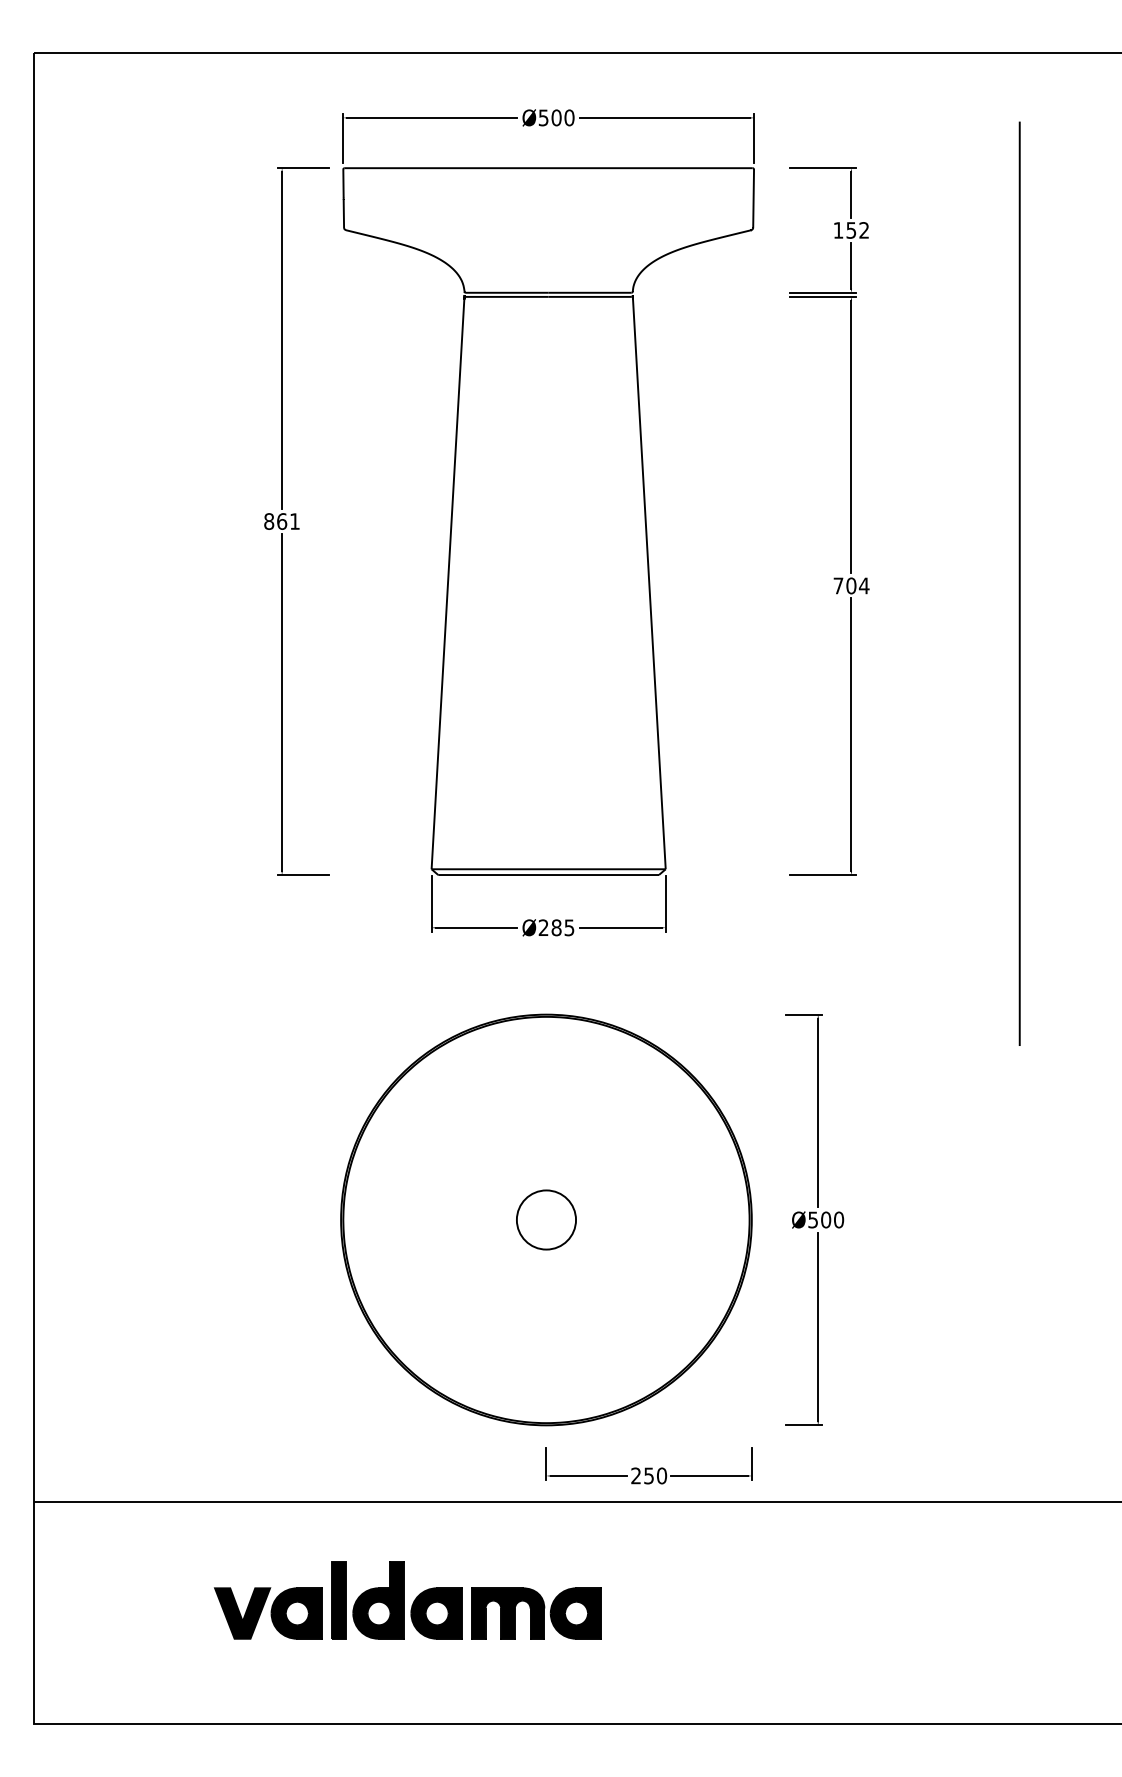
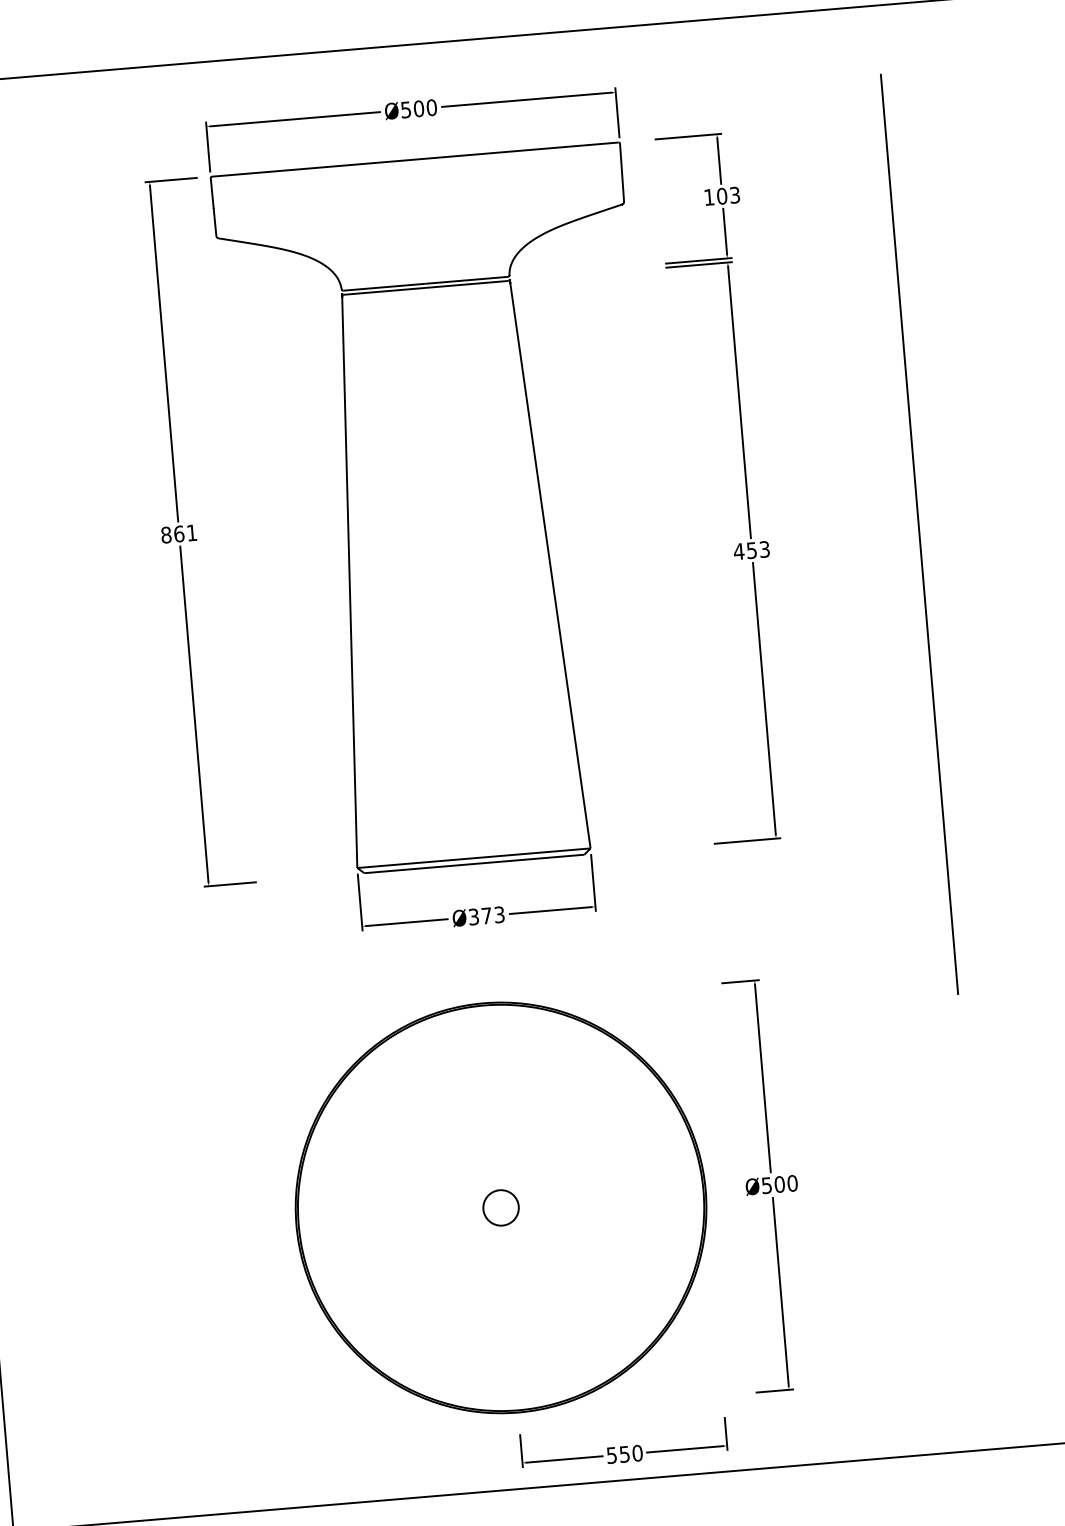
text: (857, 230) -> (728, 195), 152 -> 103
text: (851, 585) -> (751, 550), 704 -> 453
text: (556, 927) -> (486, 915), Ø285 -> Ø373
circle: (546, 1219) -> (501, 1207), size x0.6
text: (635, 1475) -> (611, 1455), 250 -> 550

